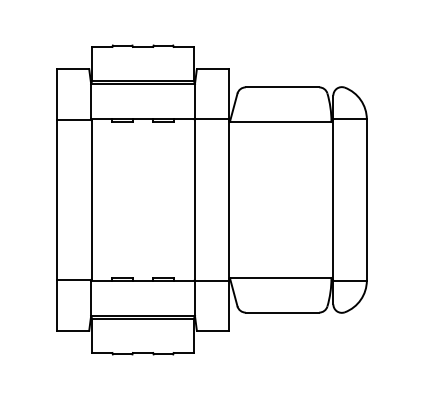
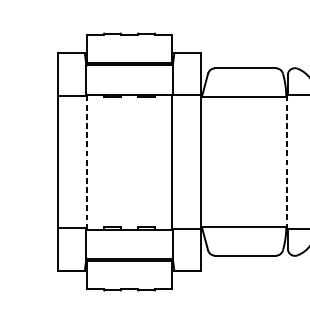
line: (91, 200) -> (86, 162), solid -> dashed
line: (332, 200) -> (287, 162), solid -> dashed

